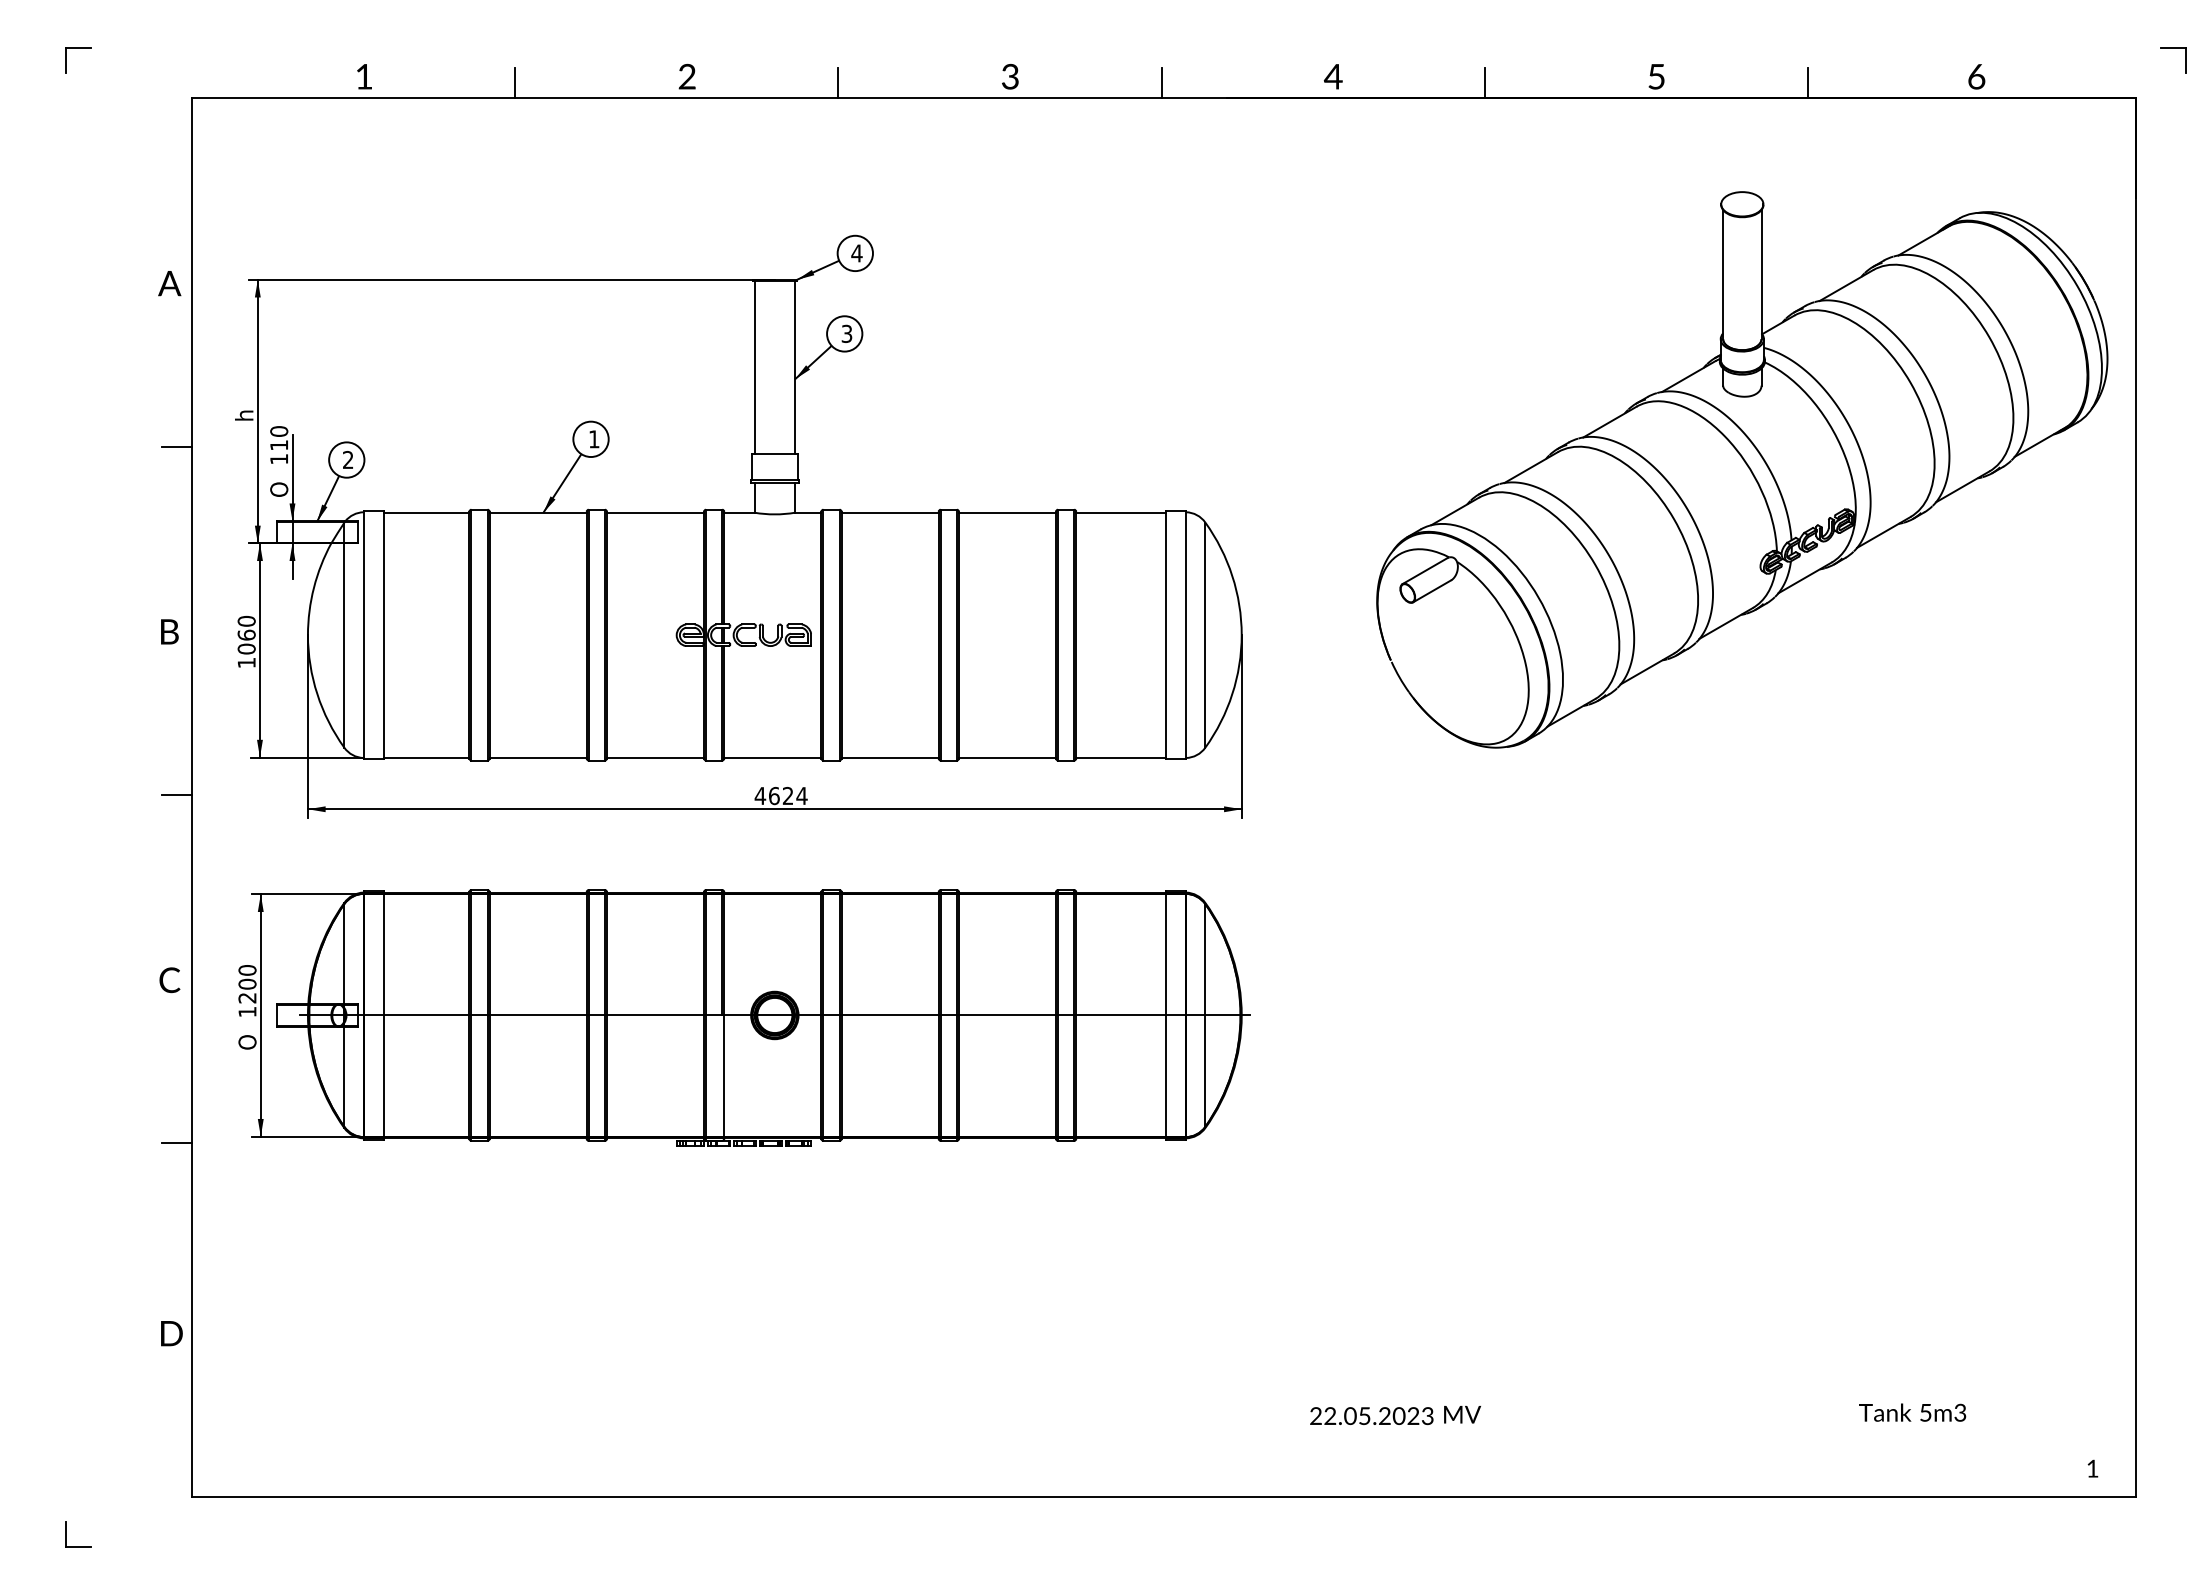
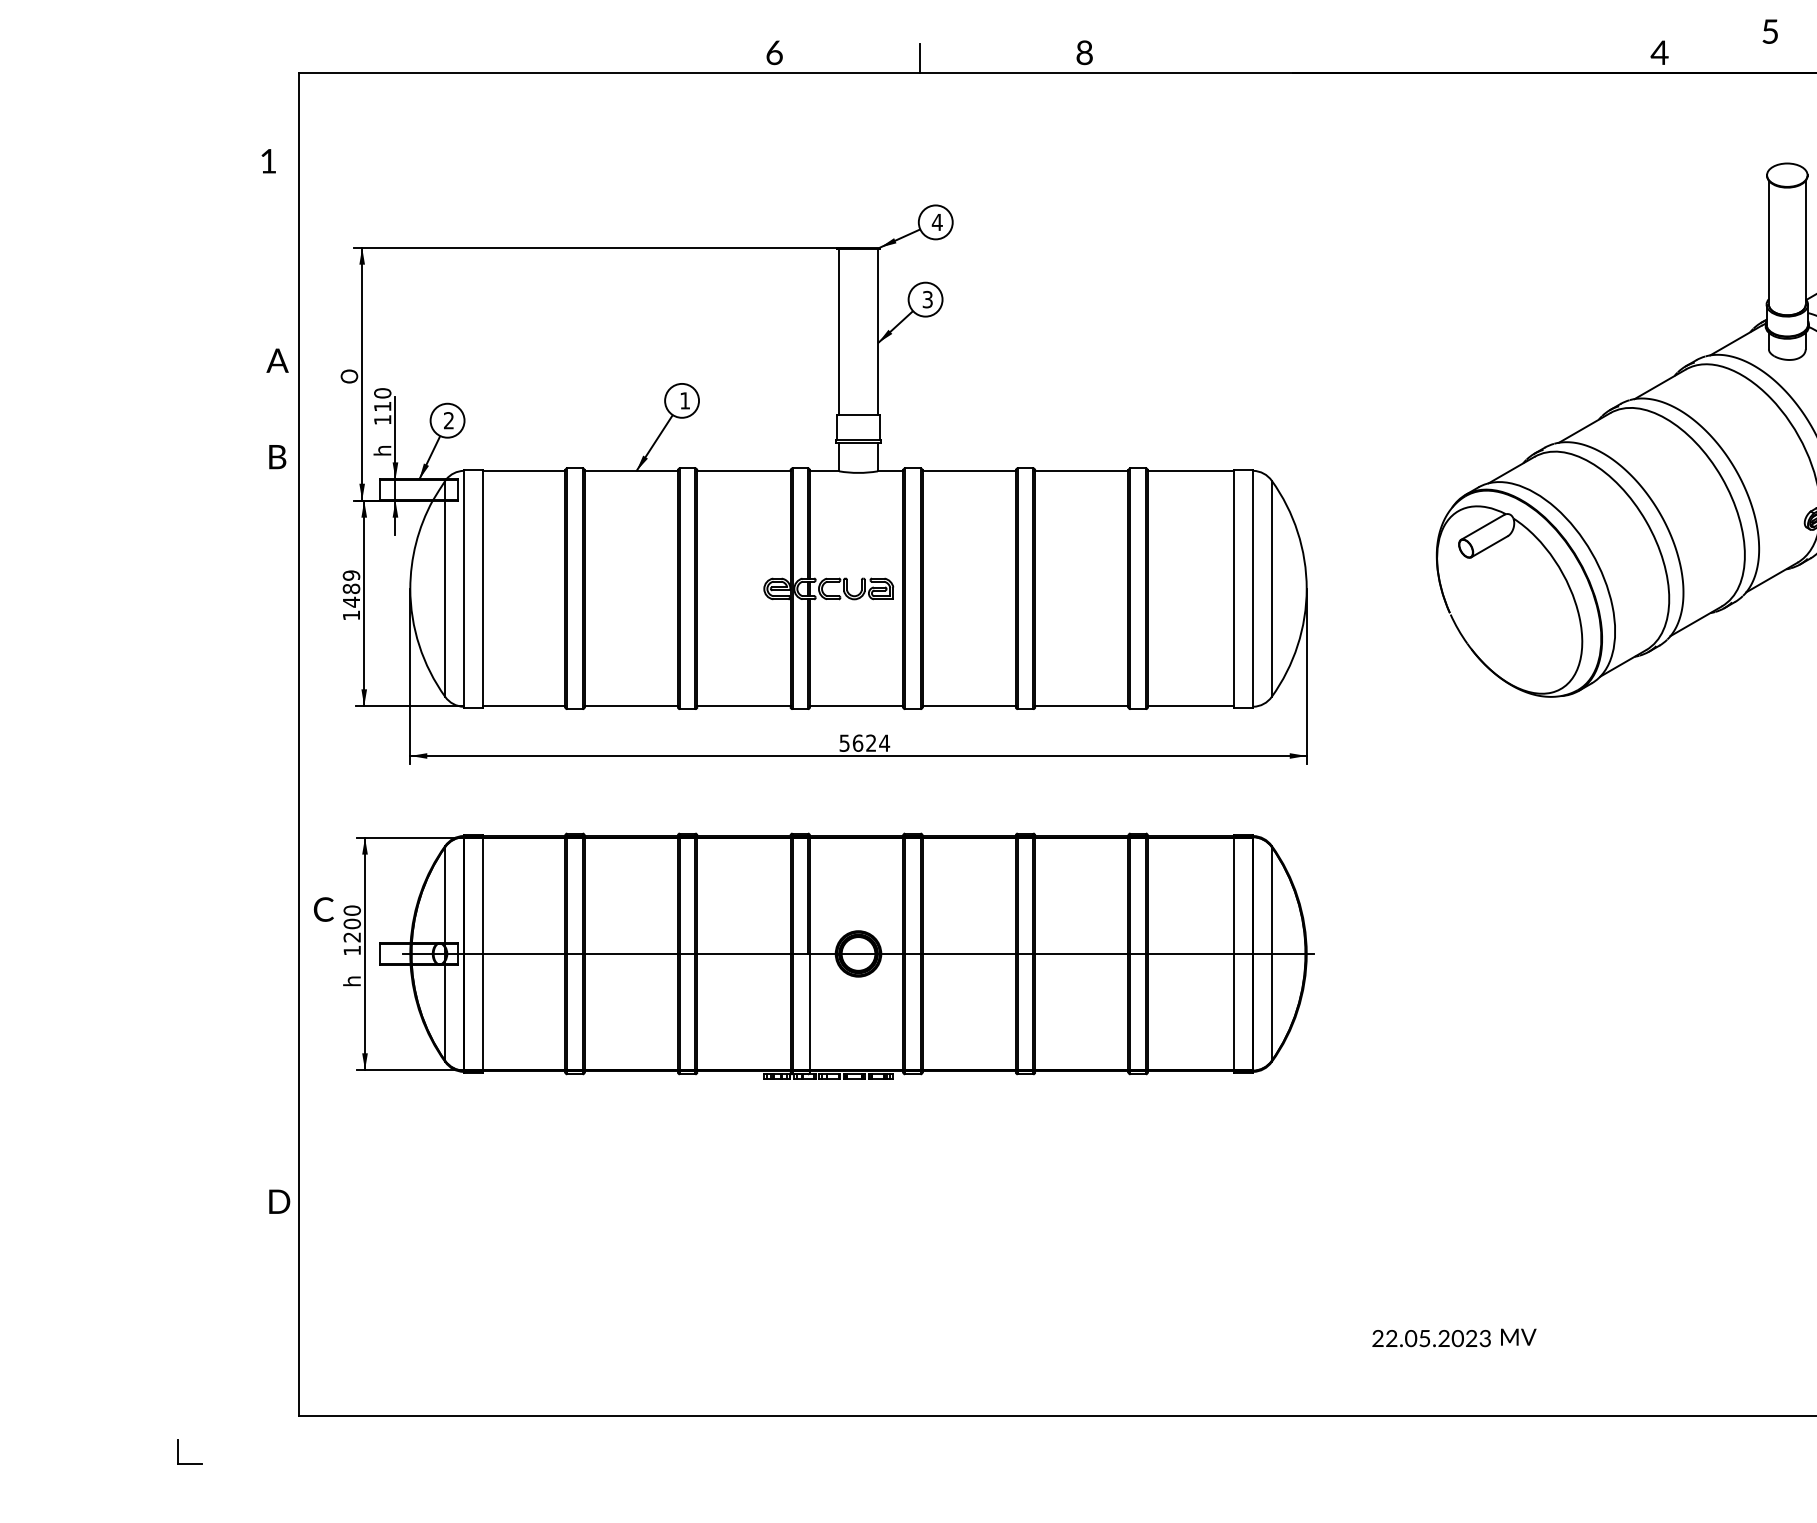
part: (78, 48) -> (190, 25), removed
text: (364, 76) -> (268, 161), moved
text: (686, 76) -> (773, 52), 2 -> 6
text: (1010, 76) -> (1084, 52), 3 -> 8
text: (1332, 76) -> (1658, 52), moved
text: (1656, 76) -> (1770, 31), moved
line: (515, 82) -> (609, 58), removed
line: (1161, 82) -> (1229, 58), removed
line: (1484, 82) -> (1539, 58), removed
text: (169, 283) -> (277, 360), moved
text: (244, 413) -> (349, 376), h -> O
line: (176, 446) -> (284, 407), removed
text: (278, 489) -> (382, 449), O -> h
text: (169, 631) -> (277, 456), moved
text: (246, 635) -> (351, 589), 1060 -> 1489
line: (176, 794) -> (284, 741), removed
text: (760, 796) -> (844, 743), 4624 -> 5624
text: (169, 980) -> (323, 909), moved
text: (247, 1042) -> (352, 979), O -> h
line: (176, 1143) -> (284, 1076), removed
text: (171, 1333) -> (279, 1201), moved

